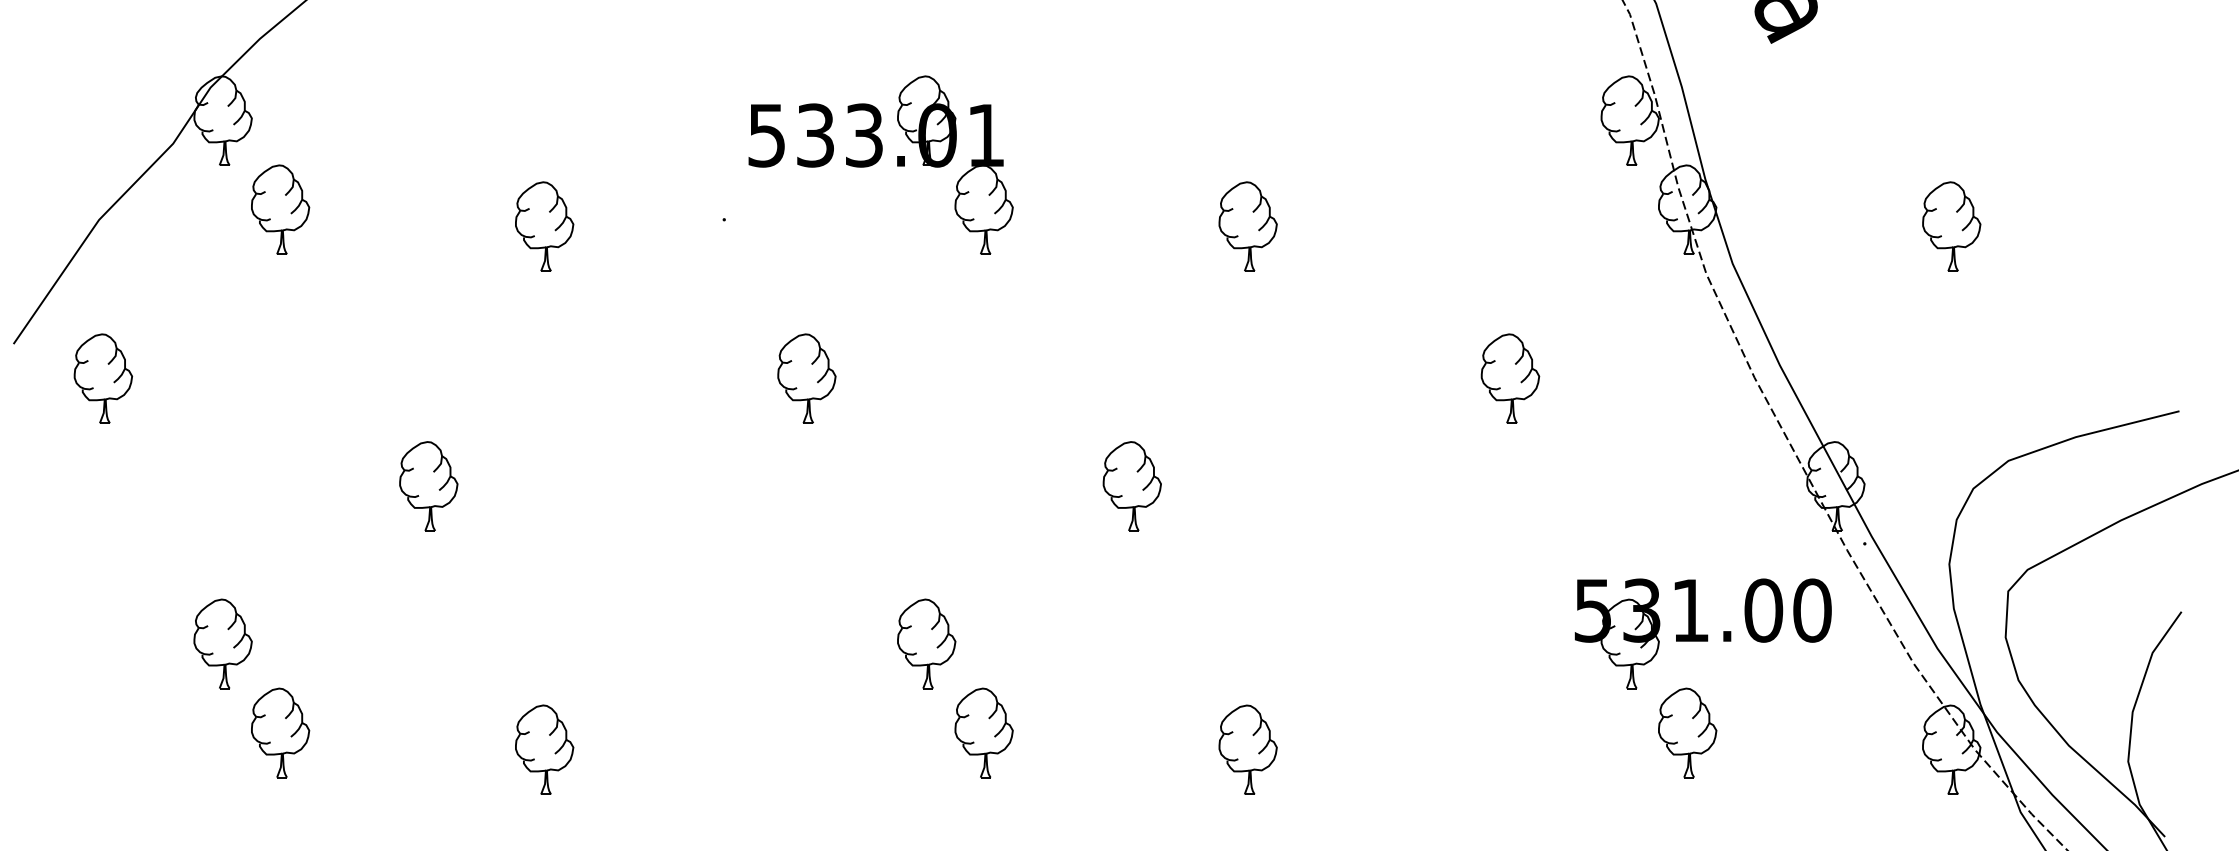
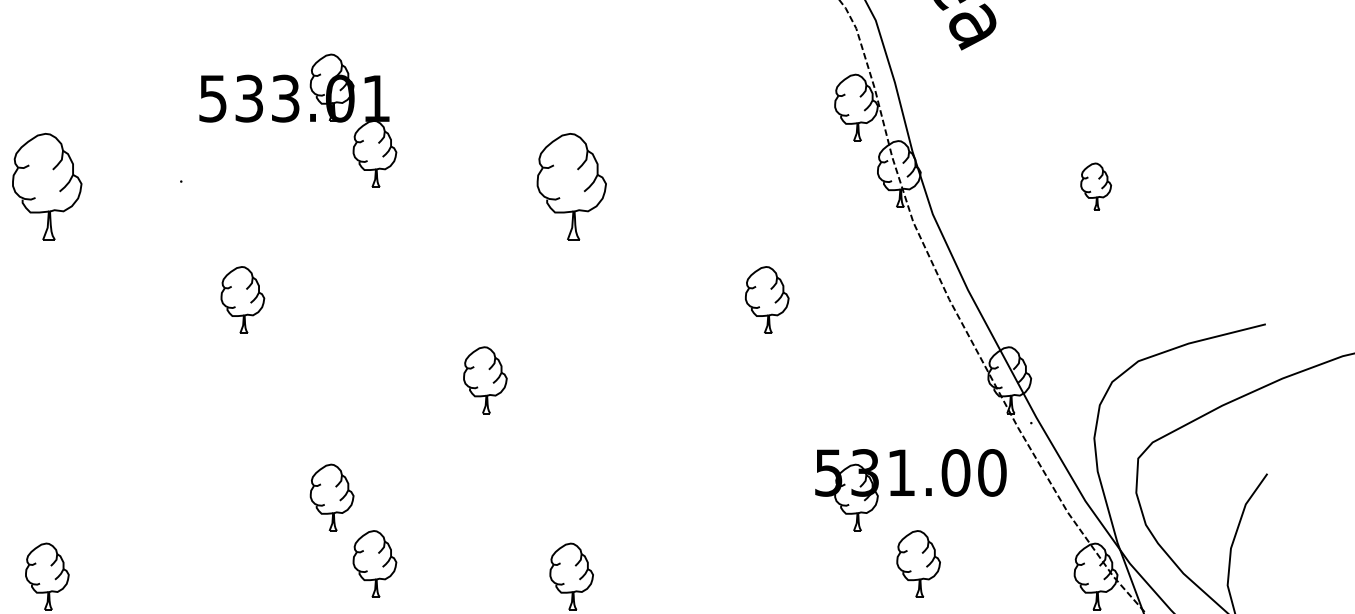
part: (880, 164) -> (297, 120), moved
part: (544, 226) -> (47, 186), size x1.6
part: (1247, 226) -> (571, 186), size x1.6
part: (1951, 226) -> (1095, 186), size x0.7
part: (1687, 732) -> (918, 563), moved

